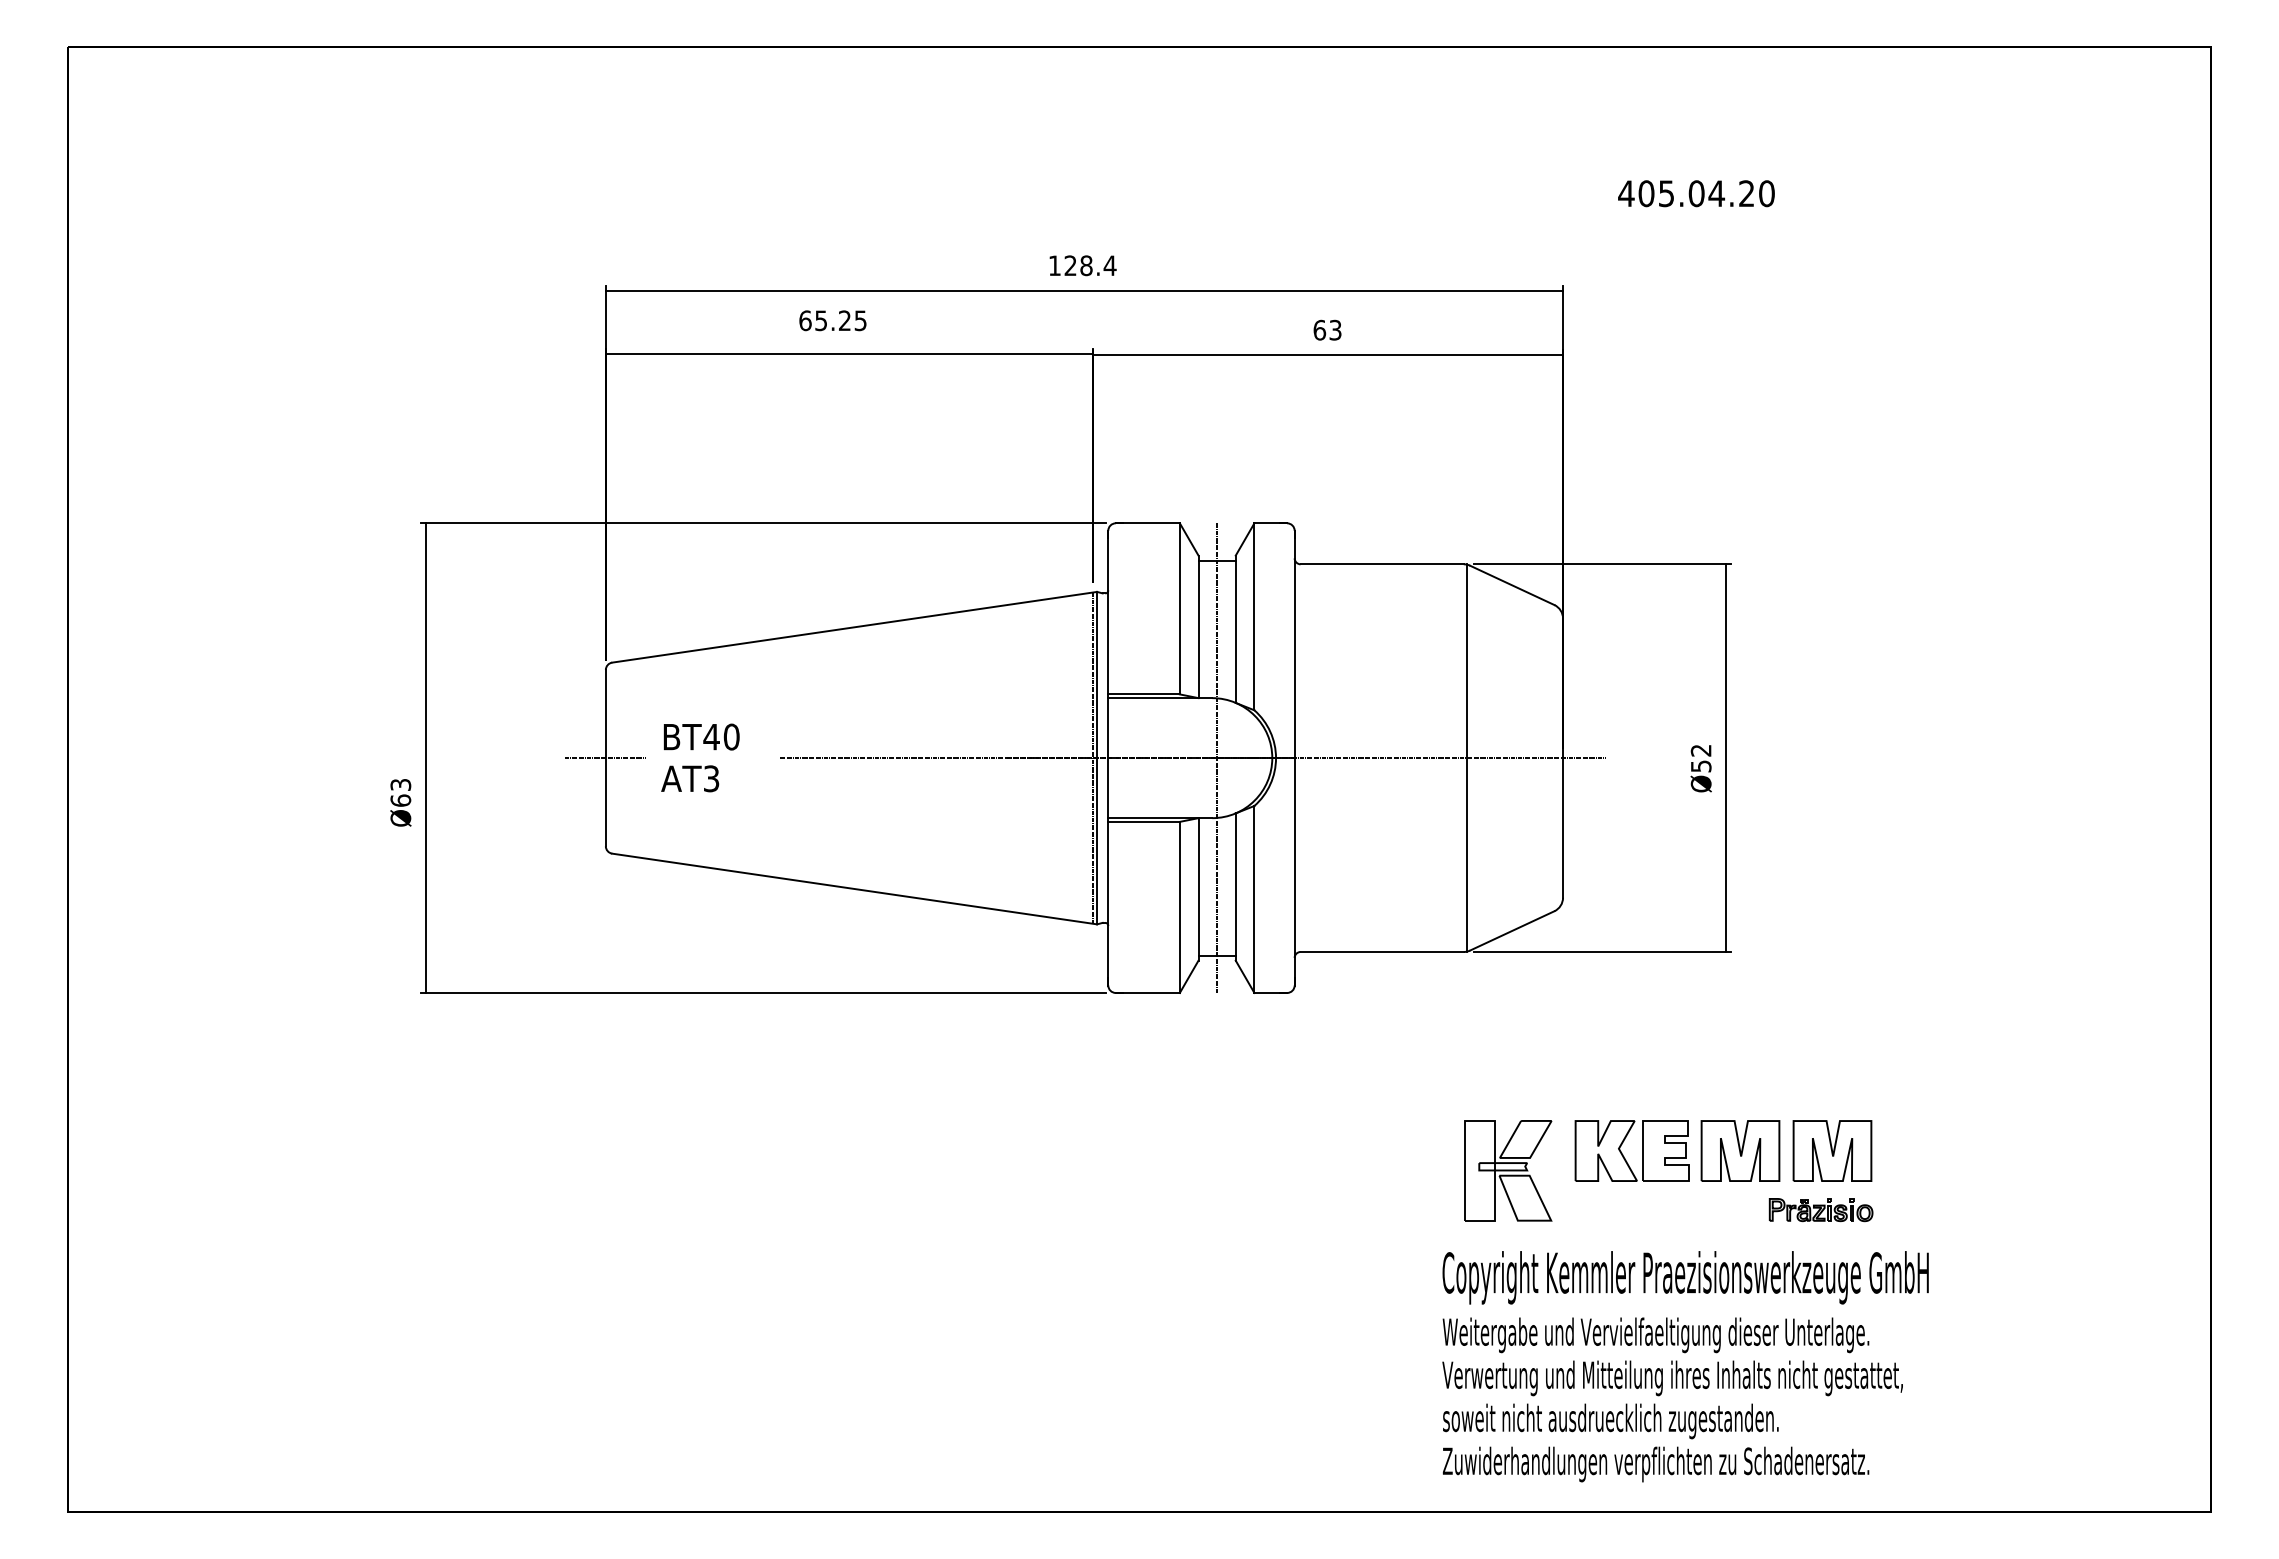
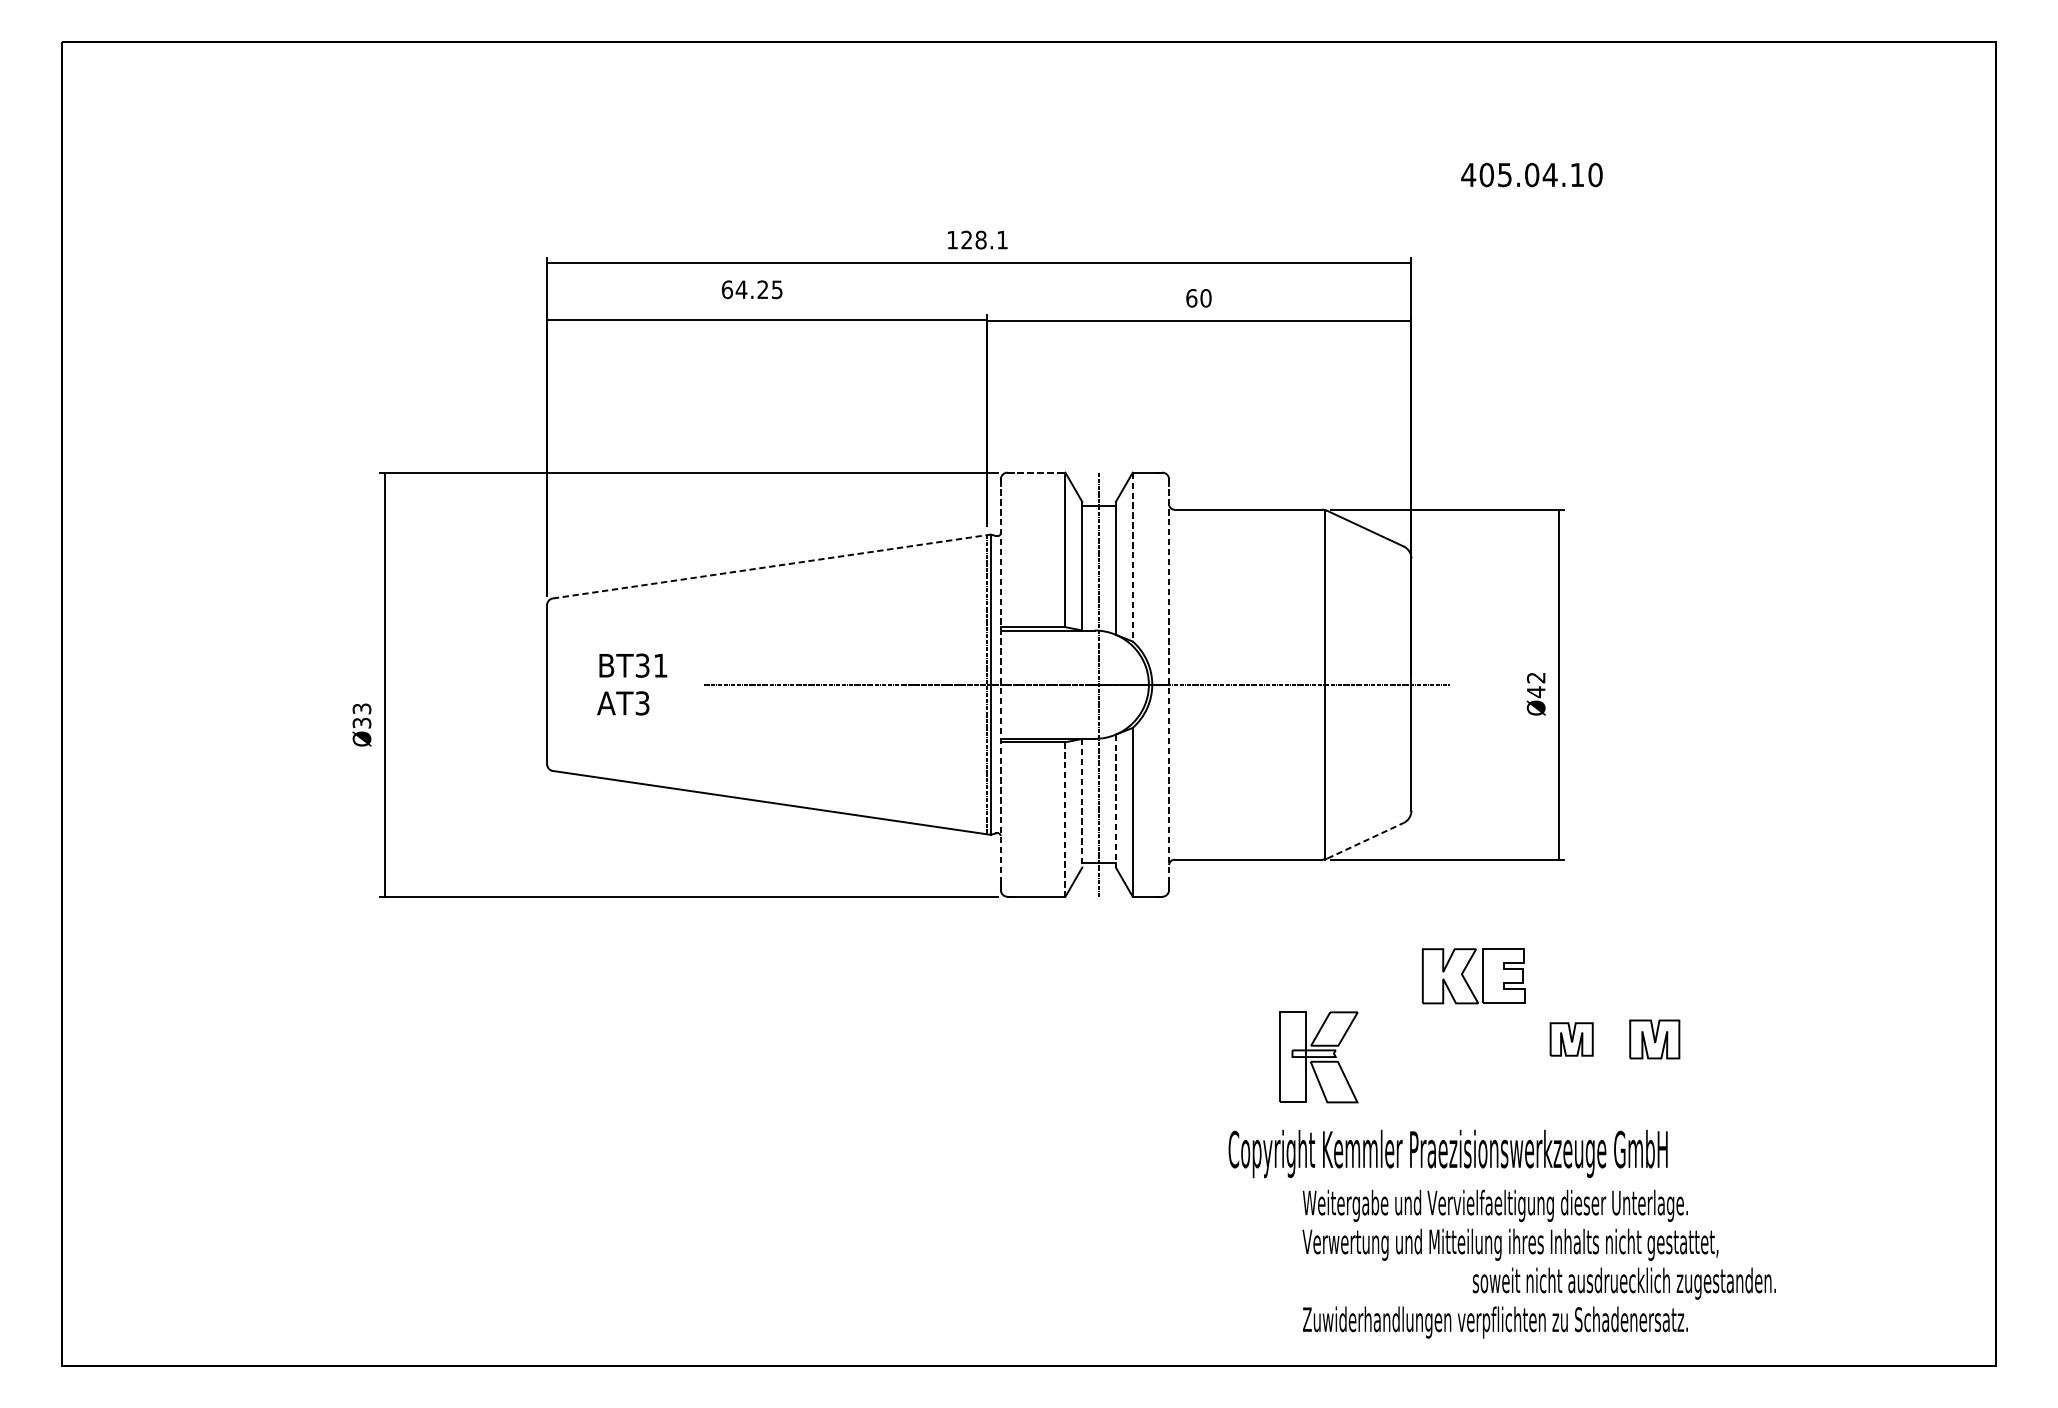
text: (1746, 193) -> (1577, 174), 405.04.20 -> 405.04.10
text: (1109, 265) -> (1001, 239), 128.4 -> 128.1
text: (820, 320) -> (740, 289), 65.25 -> 64.25
text: (1335, 329) -> (1205, 297), 63 -> 60
line: (1148, 523) -> (1037, 472), solid -> dashed
line: (1254, 617) -> (1132, 557), solid -> dashed
line: (855, 627) -> (772, 566), solid -> dashed
text: (721, 736) -> (651, 665), BT40 -> BT31
line: (605, 758) -> (546, 685), removed
line: (1108, 758) -> (1001, 685), solid -> dashed
line: (1294, 758) -> (1168, 685), solid -> dashed
text: (1701, 766) -> (1536, 692), Ø52 -> Ø42
text: (400, 800) -> (361, 722), Ø63 -> Ø33
line: (1235, 887) -> (1115, 801), solid -> dashed
line: (1198, 889) -> (1082, 803), solid -> dashed
line: (1179, 907) -> (1065, 819), solid -> dashed
line: (1512, 930) -> (1365, 840), solid -> dashed
part: (1740, 1150) -> (1571, 1039), size x0.6
part: (1832, 1150) -> (1654, 1039), size x0.7
part: (1623, 1154) -> (1466, 979), moved
part: (1508, 1170) -> (1318, 1057), moved
part: (1820, 1210) -> (1643, 1093), removed
text: (1685, 1277) -> (1447, 1153), moved
text: (1610, 1421) -> (1624, 1283), moved

